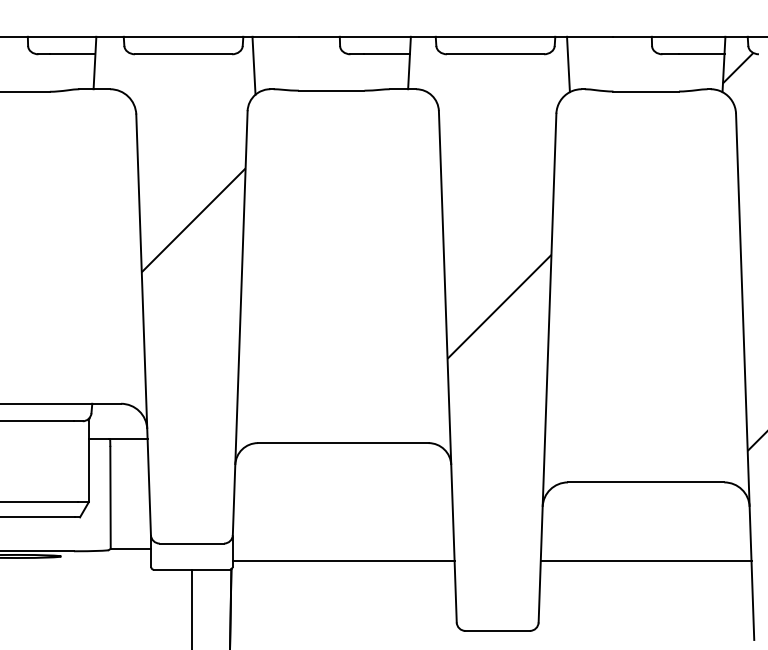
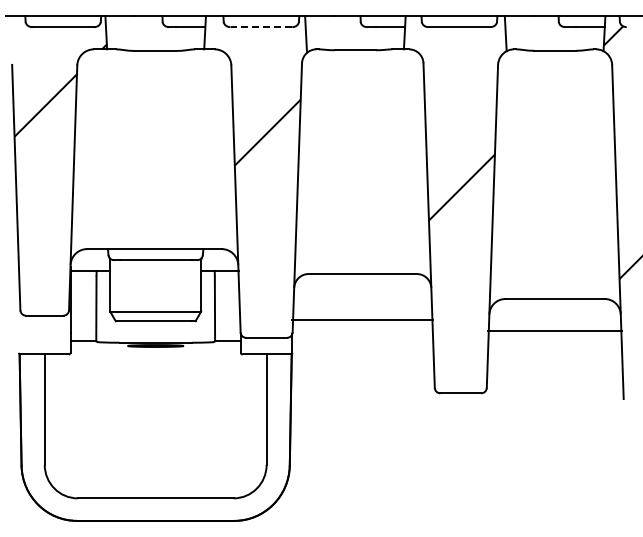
line: (183, 54) -> (261, 27), solid -> dashed
line: (342, 560) -> (362, 319), moved
line: (645, 560) -> (554, 330), moved

